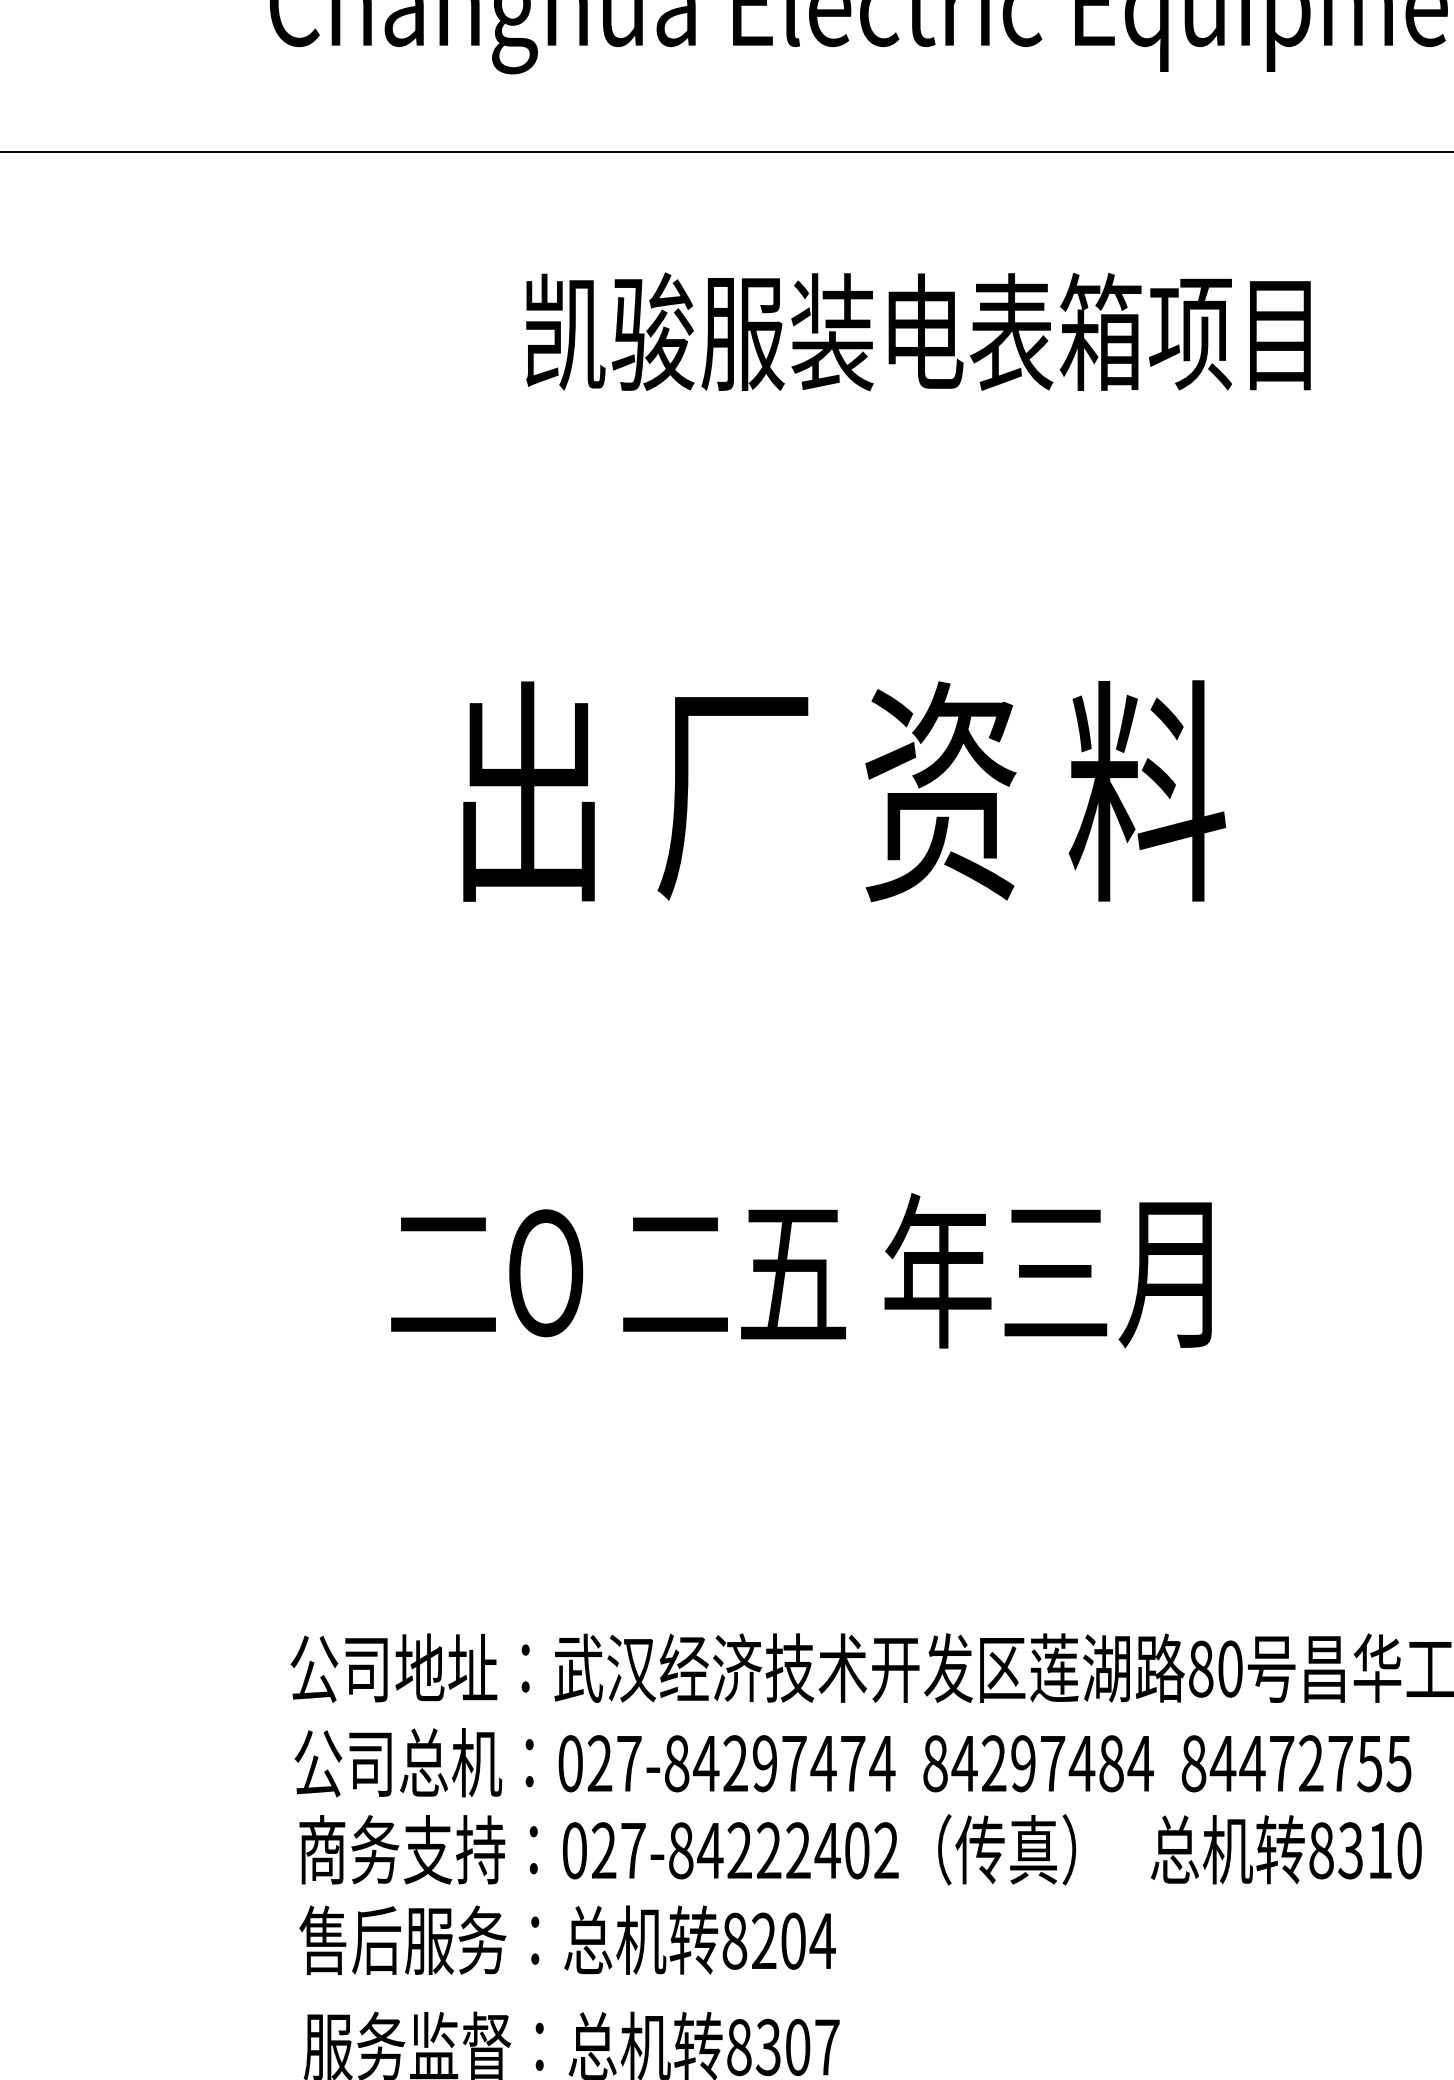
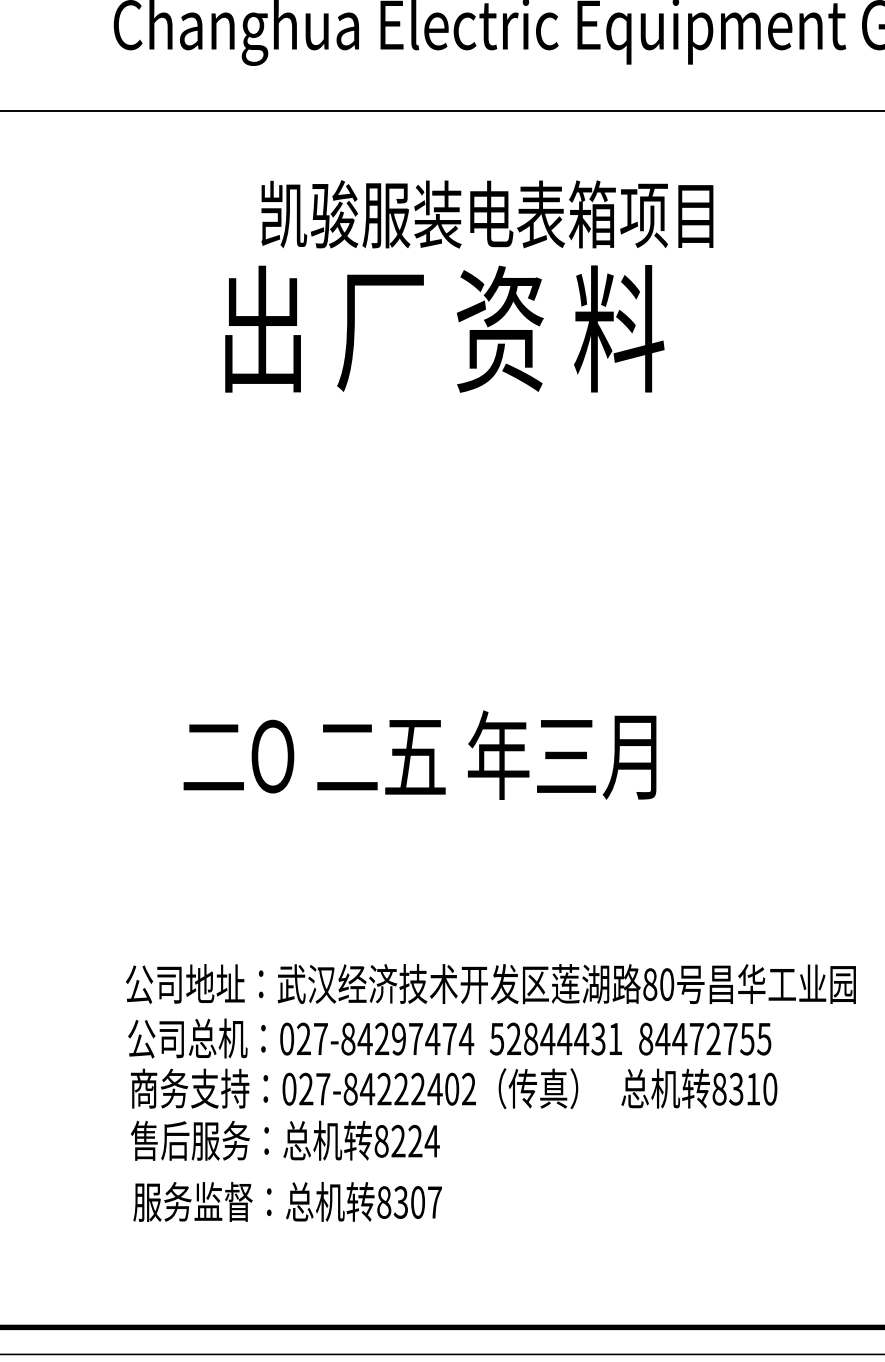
text: (843, 790) -> (444, 328), moved
text: (1038, 1762) -> (556, 1038), 84297484 -> 52844431
text: (793, 1941) -> (415, 1141), 8204 -> 8224

